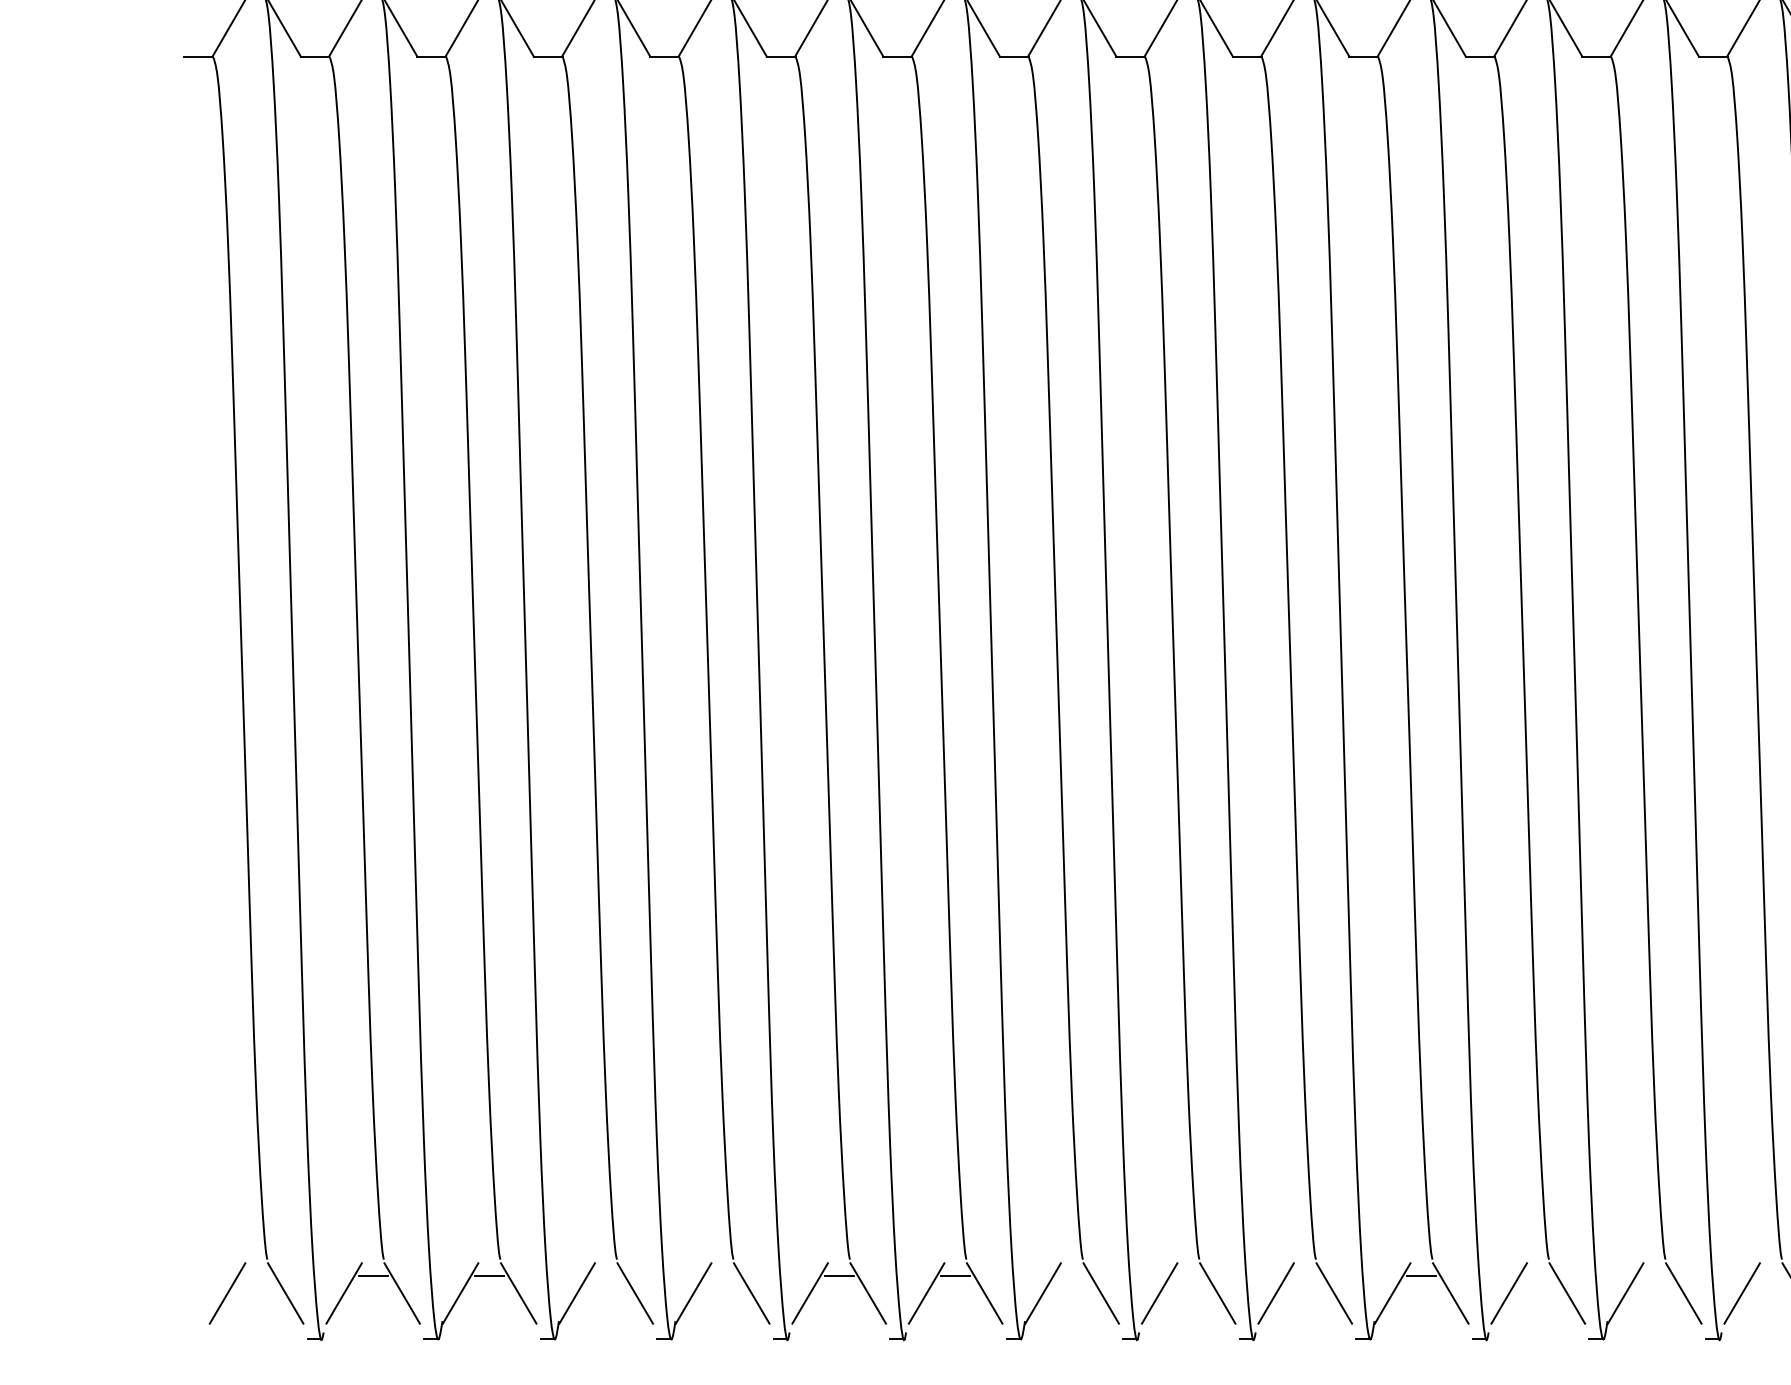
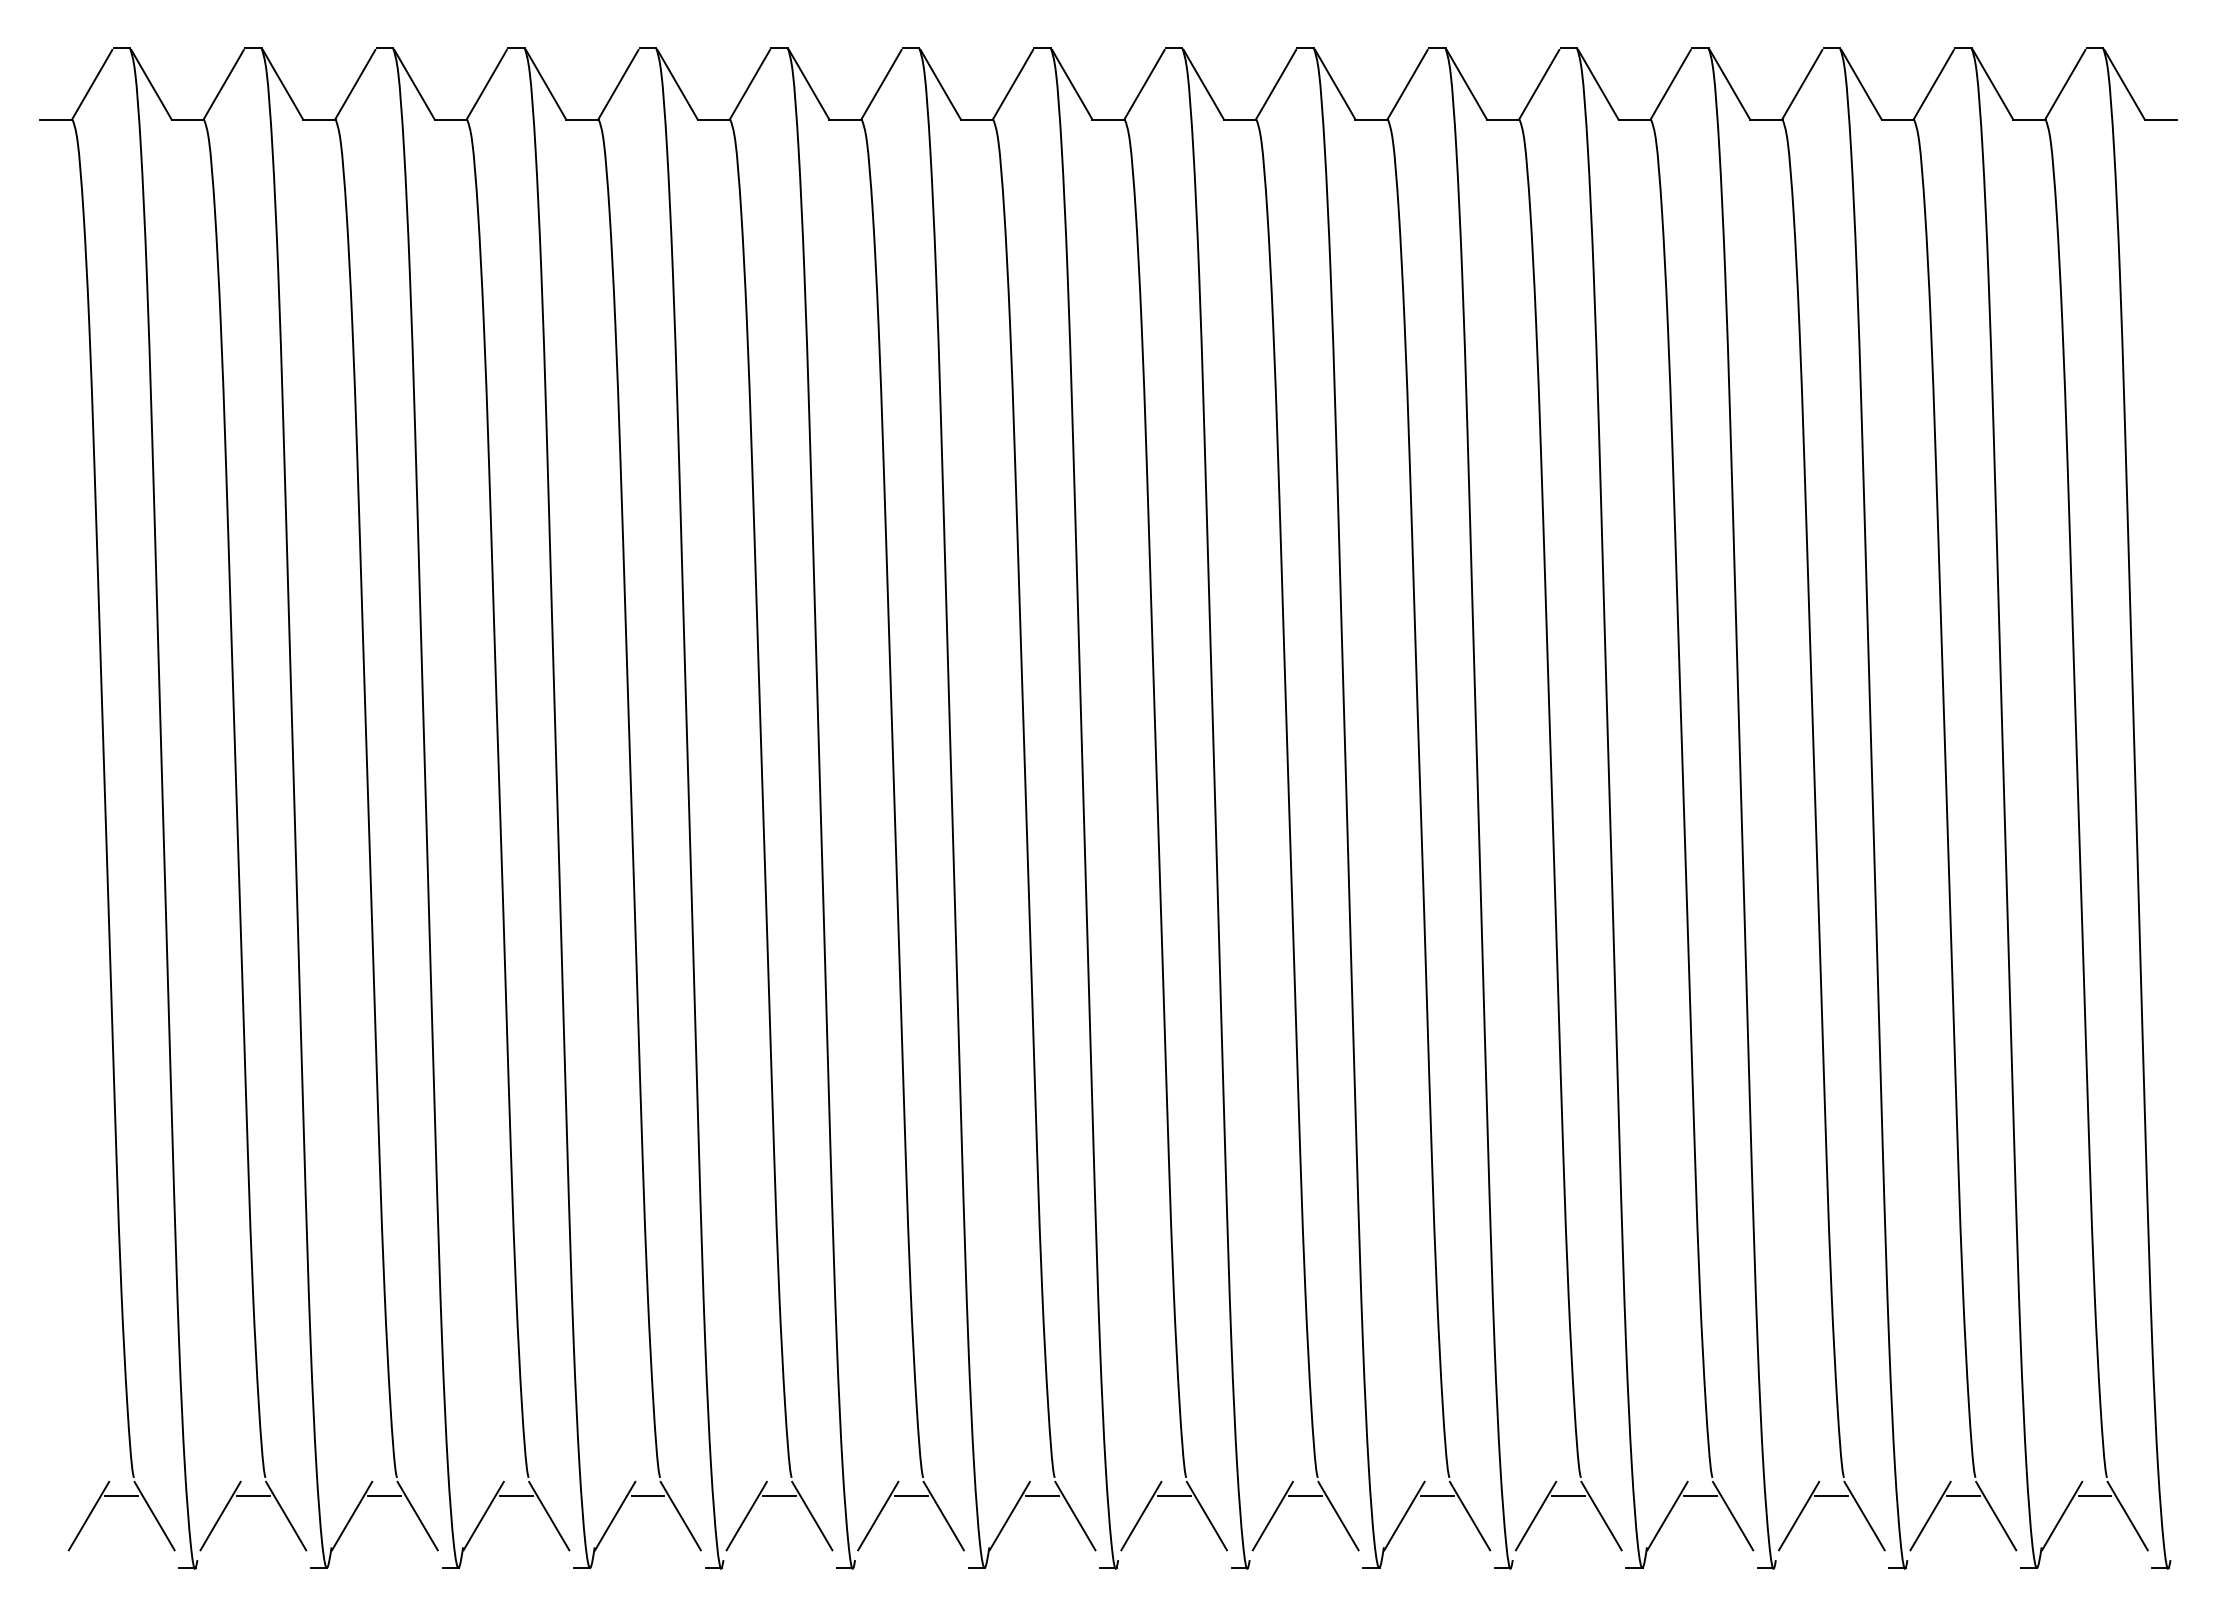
line: (256, 1276) -> (121, 1496), added
line: (605, 1276) -> (515, 1496), added
line: (722, 1276) -> (647, 1496), added
line: (1072, 1276) -> (1042, 1496), added
line: (1188, 1276) -> (1173, 1496), added
line: (1305, 1276) -> (1305, 1496), added
line: (1537, 1276) -> (1568, 1496), added
line: (1654, 1276) -> (1699, 1496), added
line: (1770, 1276) -> (1831, 1496), added

